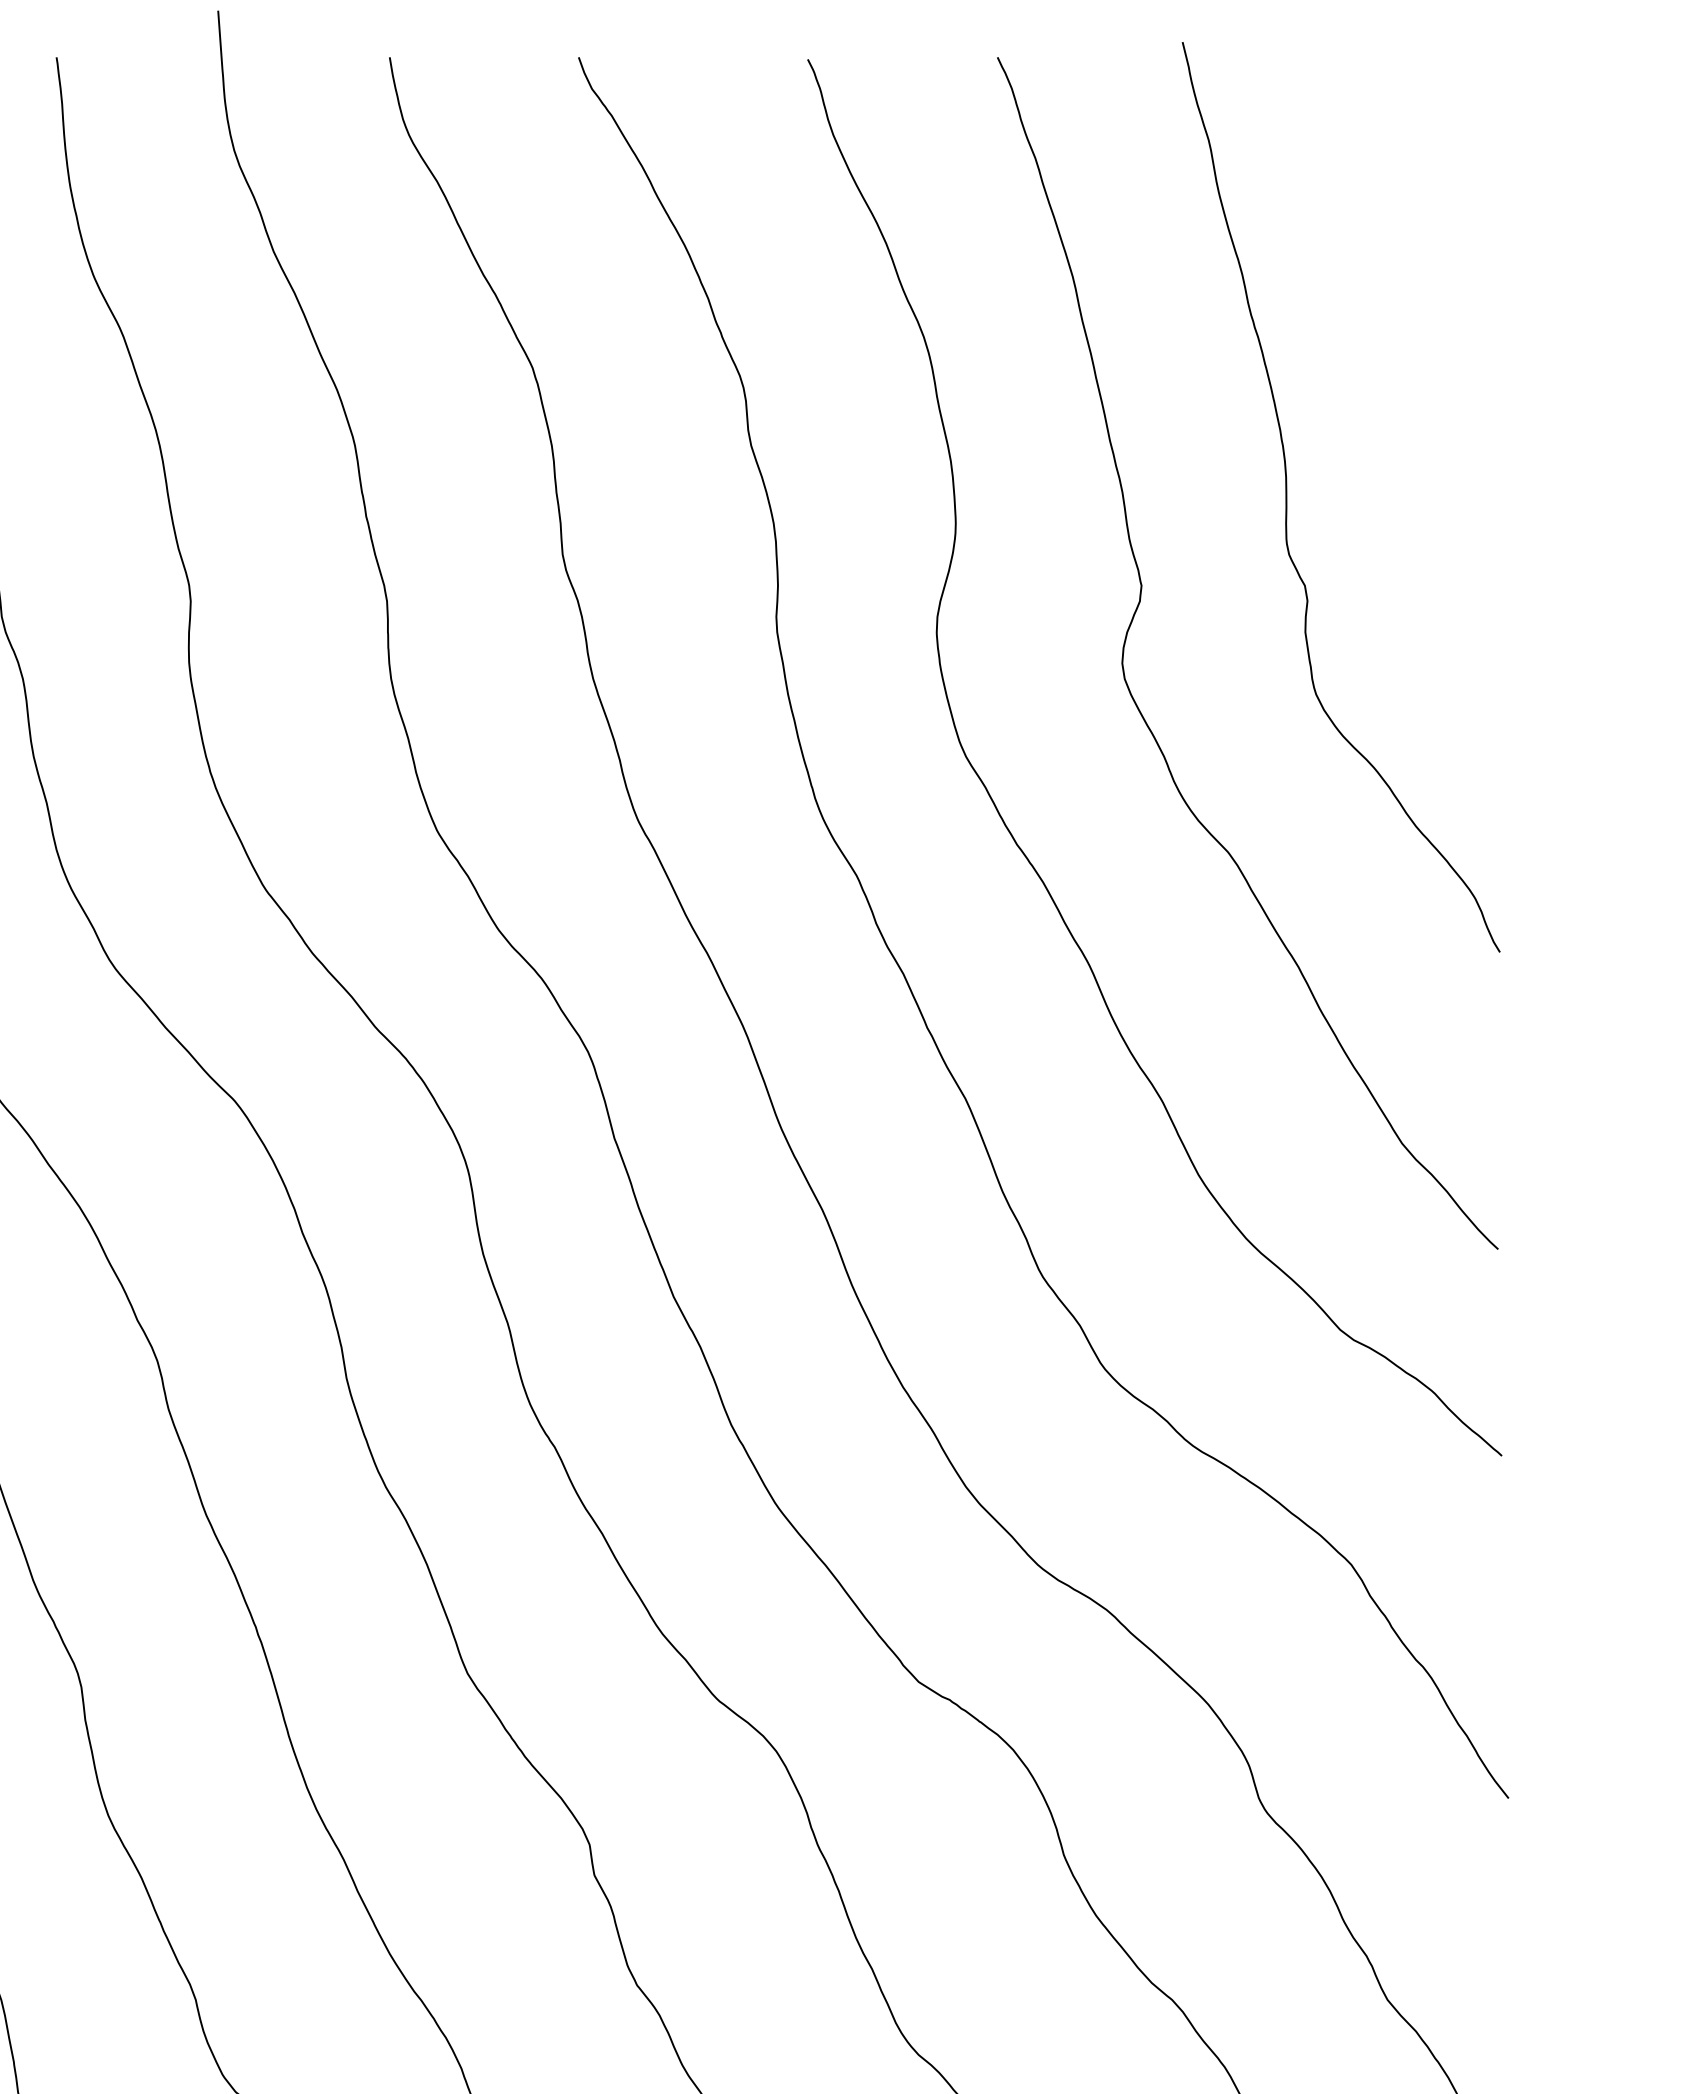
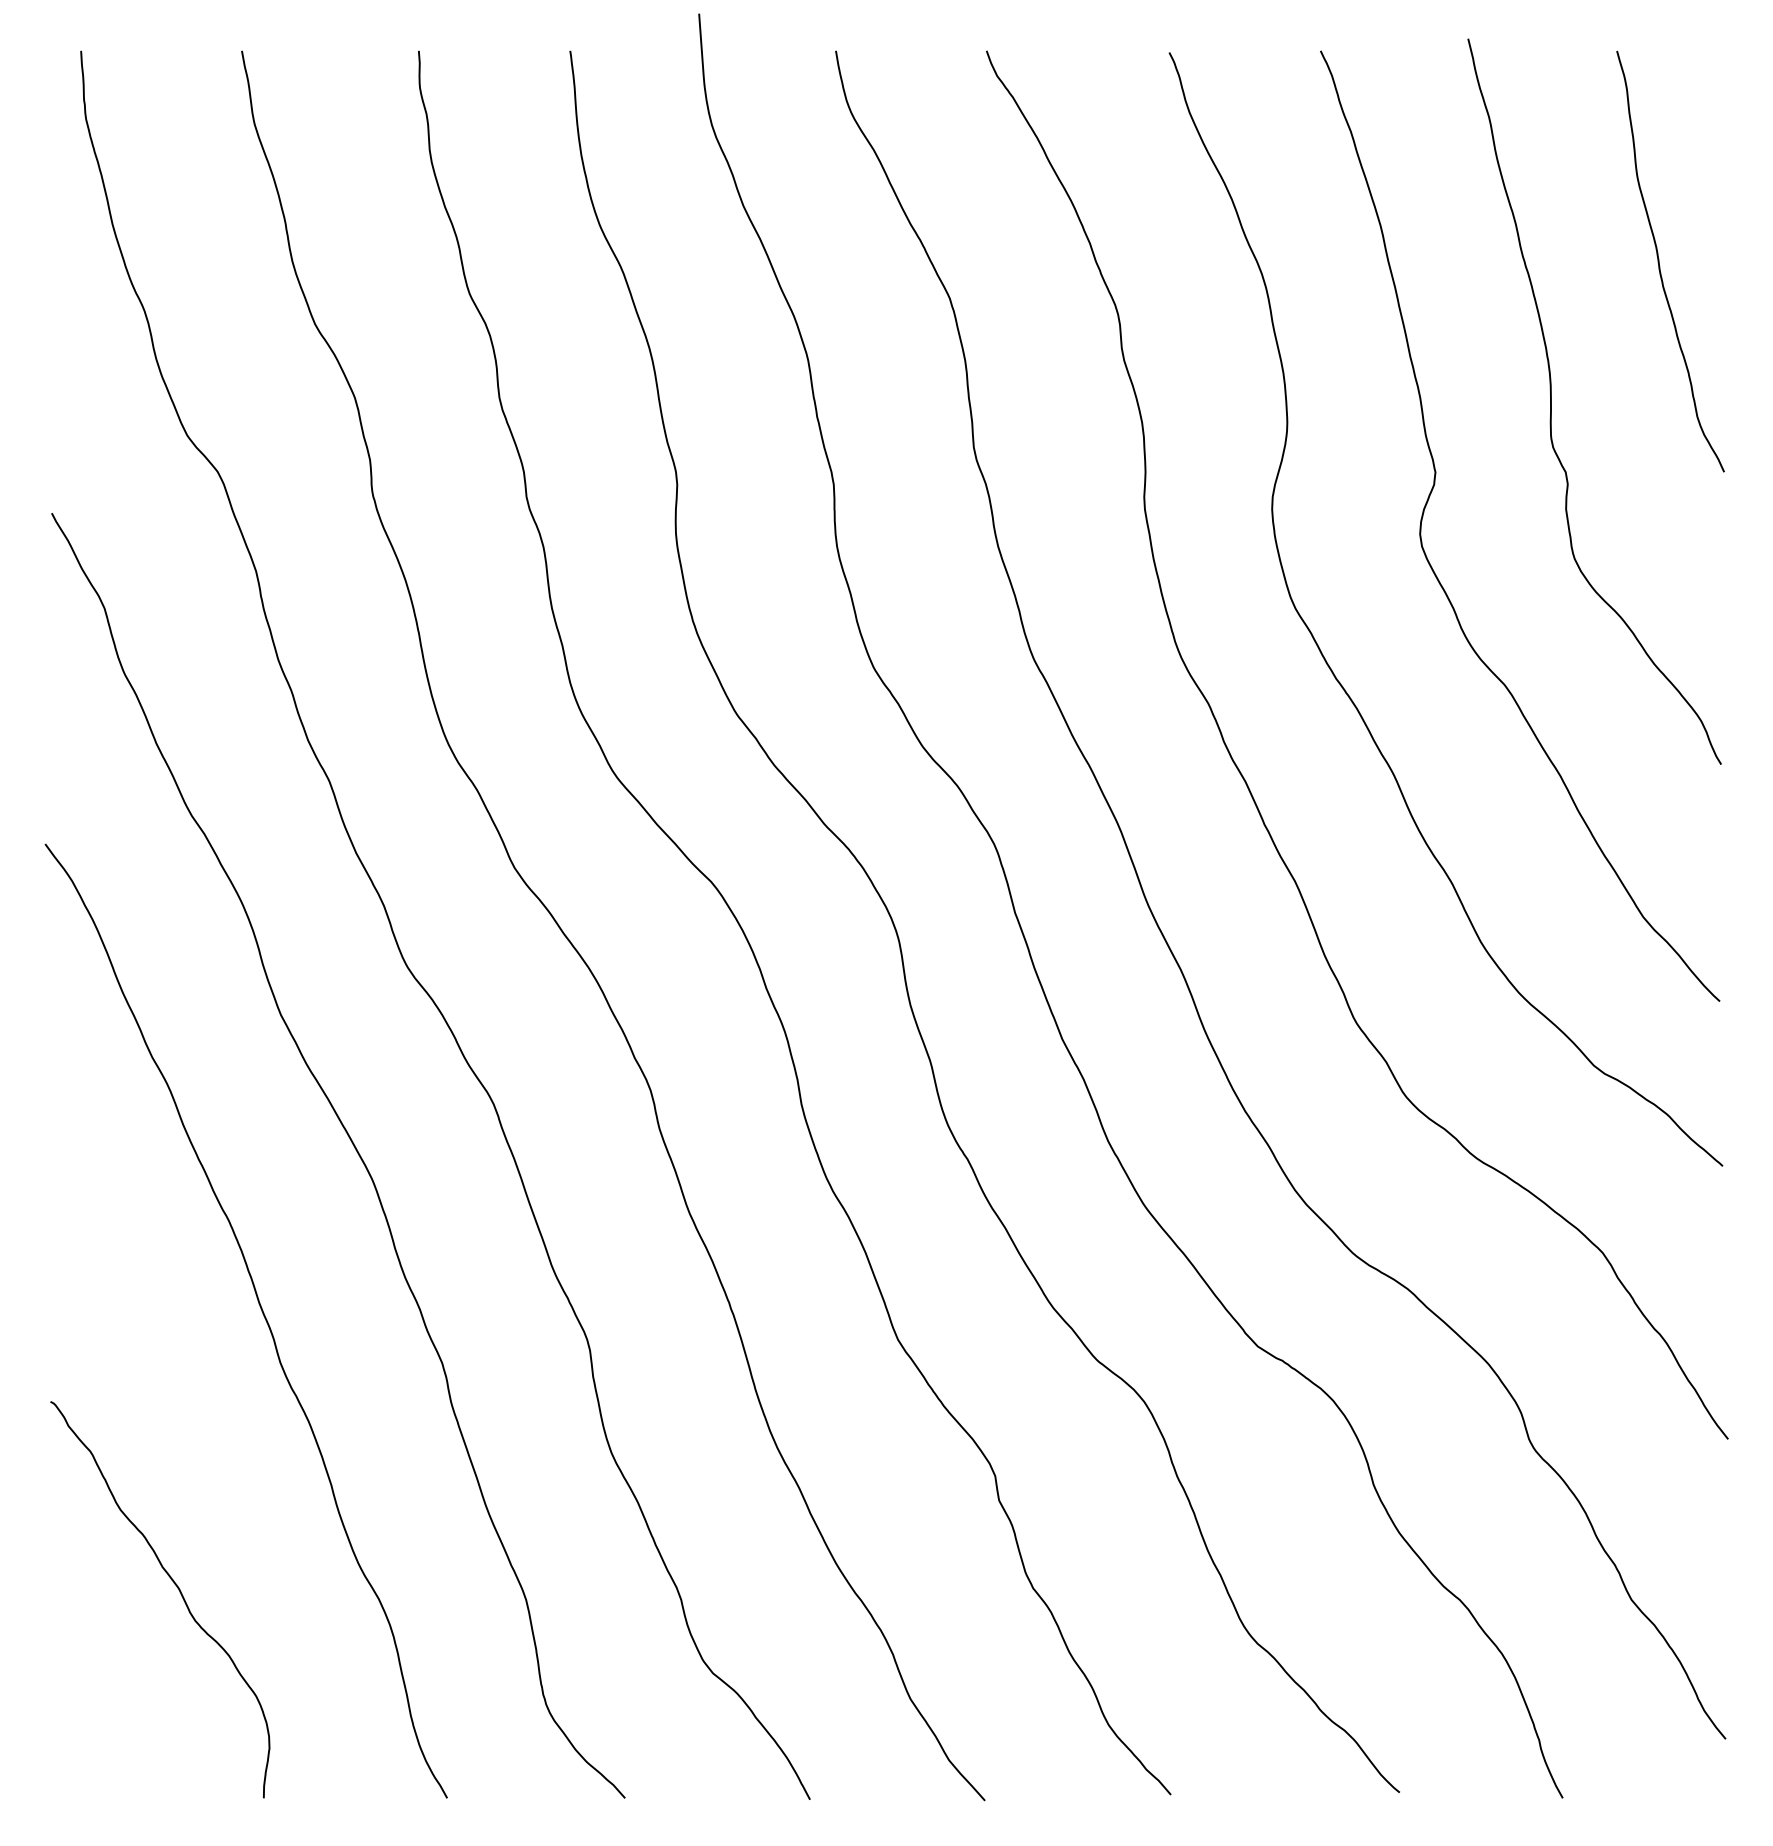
curve: (1422, 321) -> (1659, 261), added

